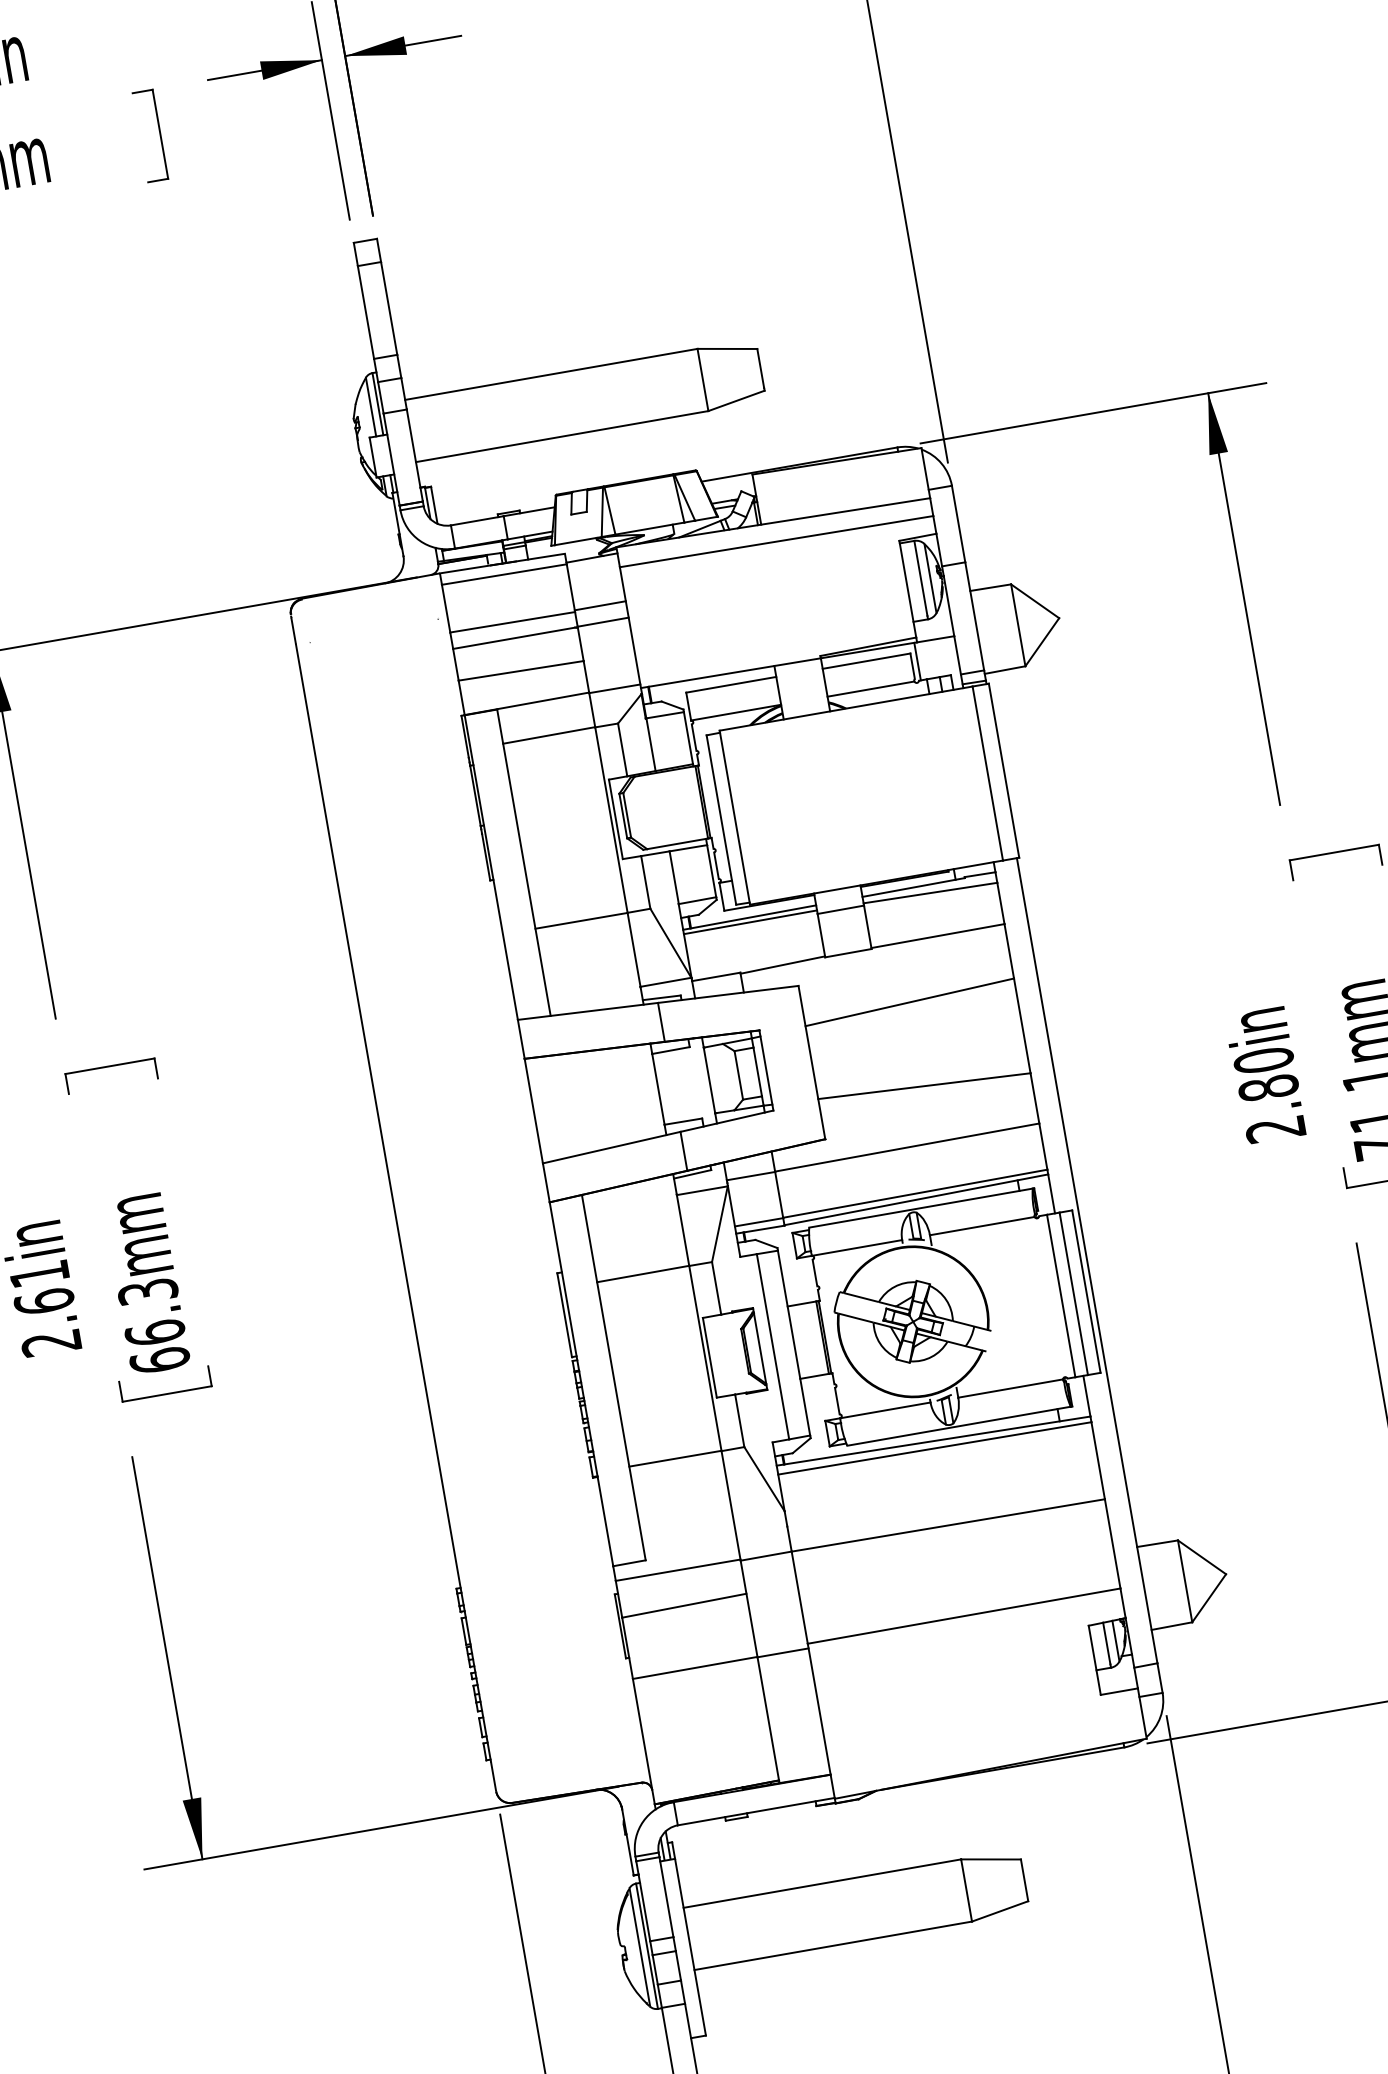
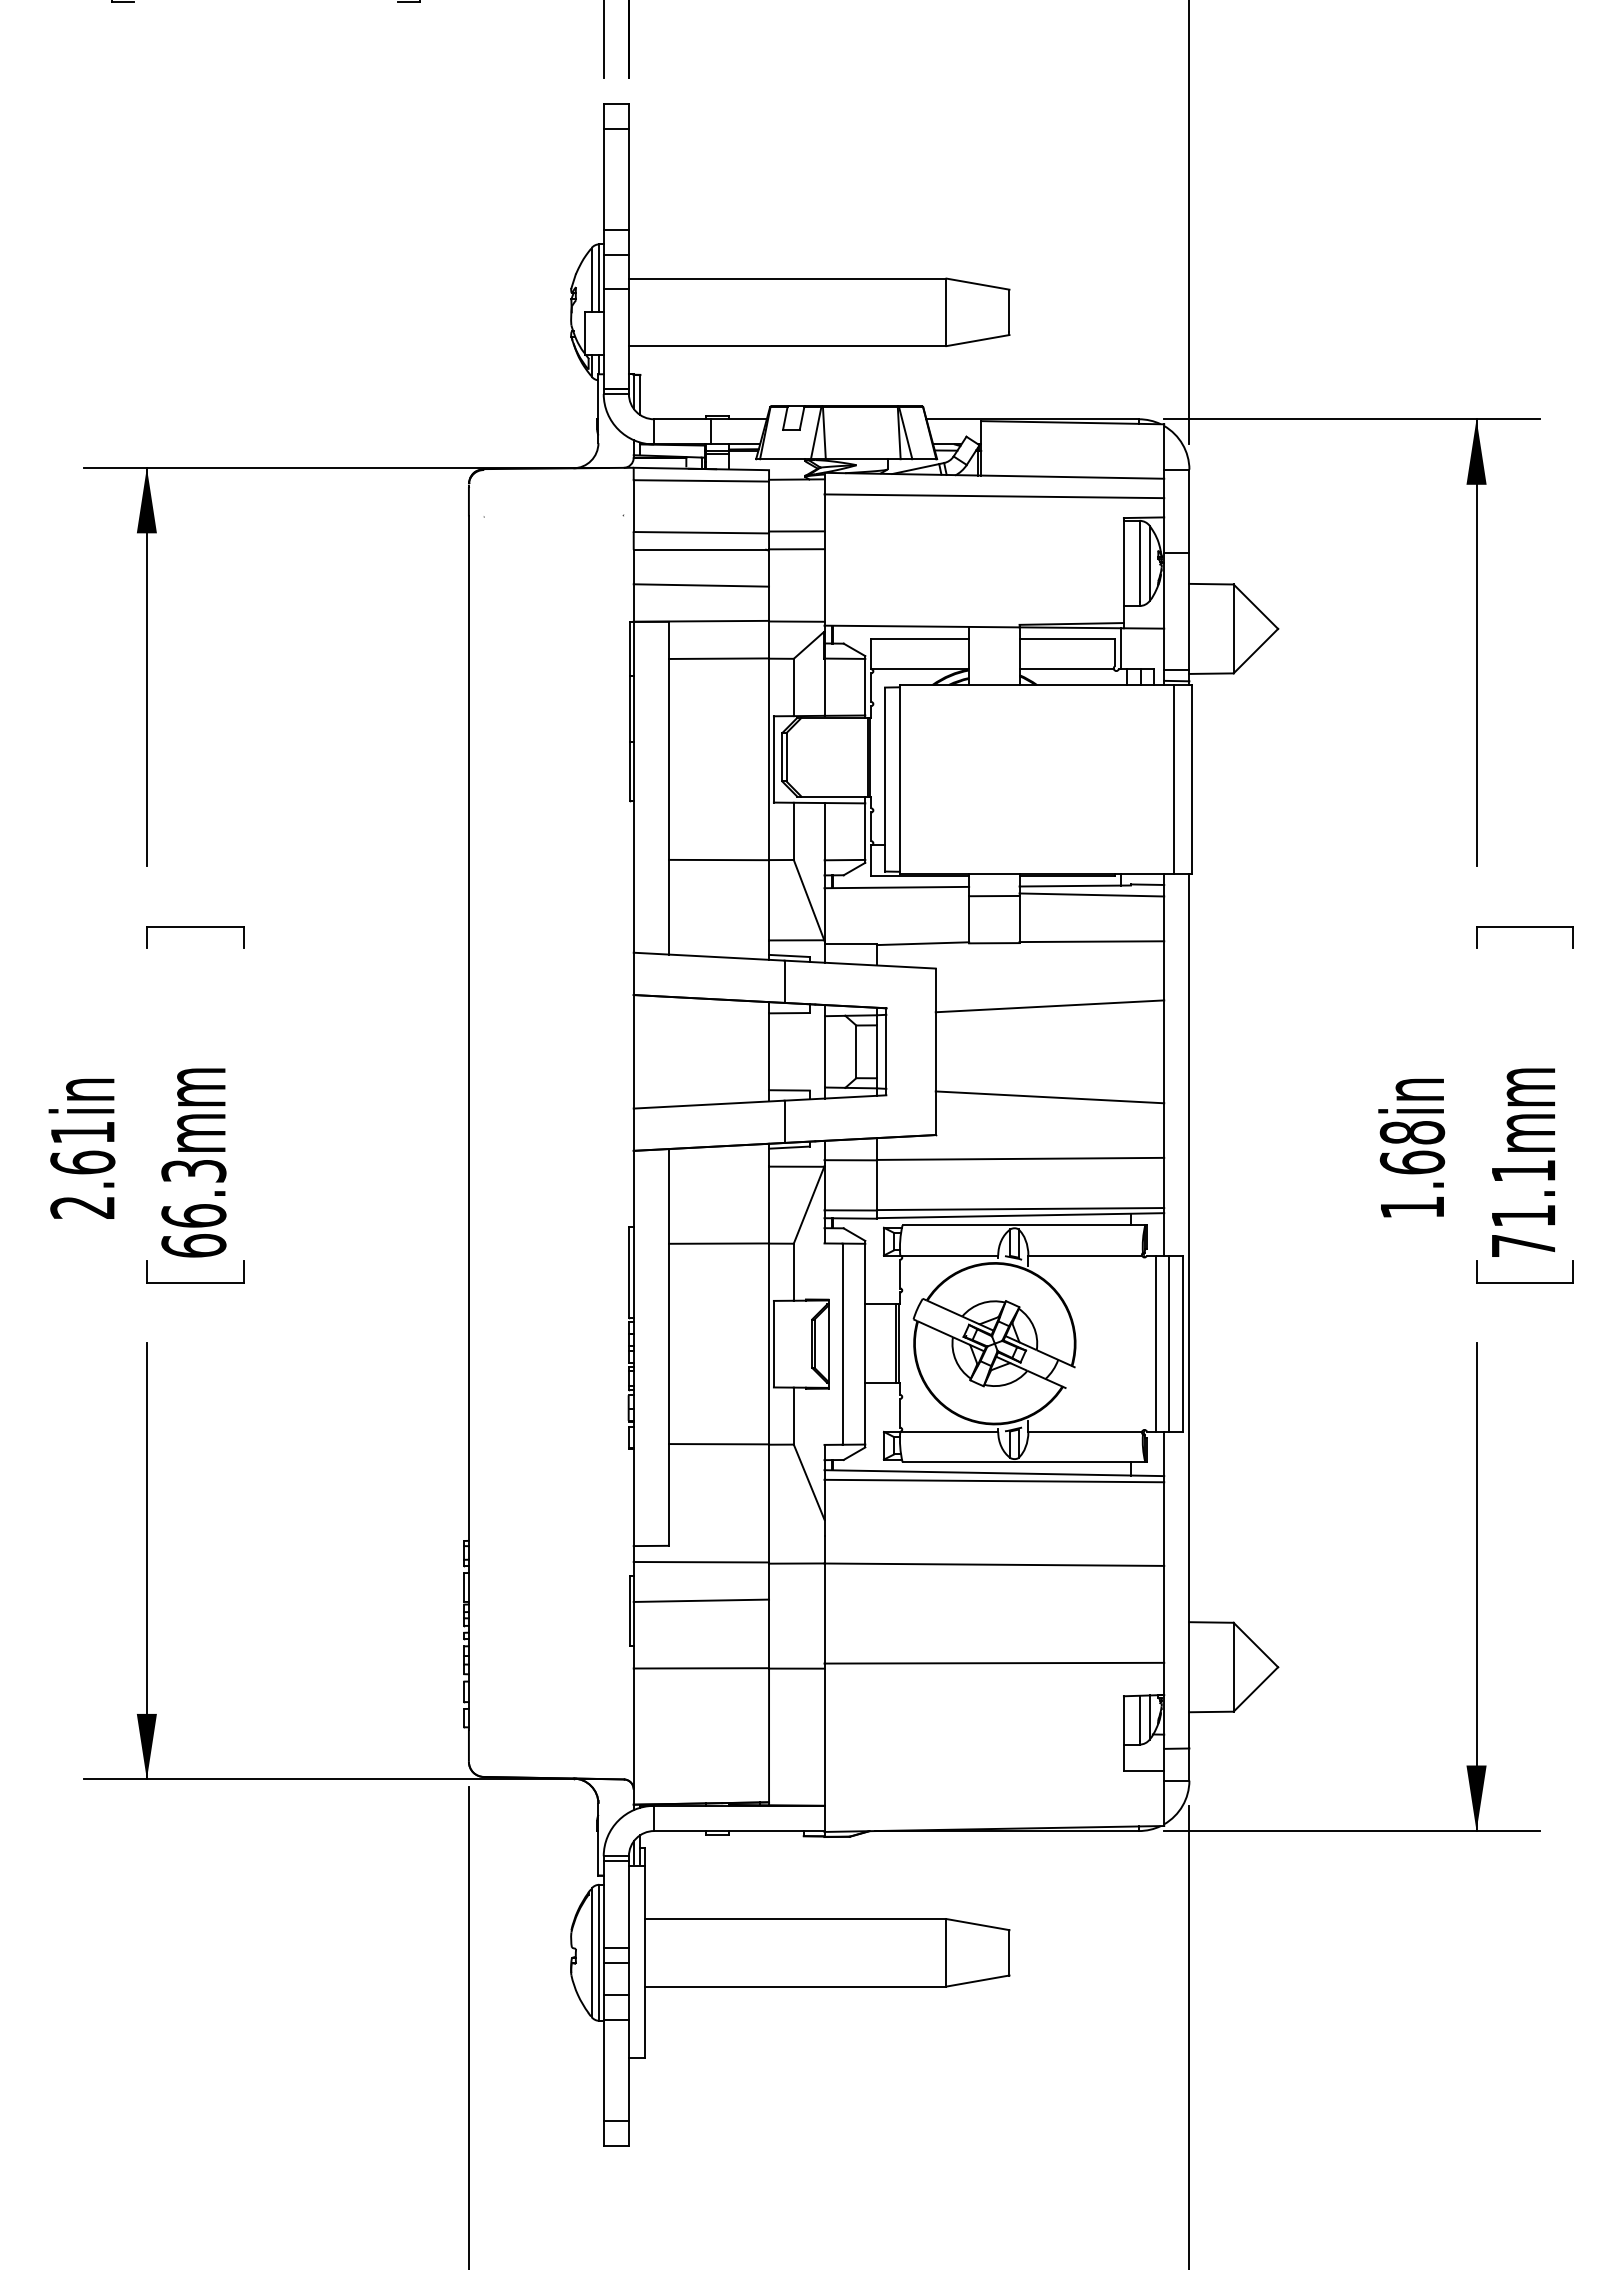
line: (750, 922) -> (896, 892), removed
text: (1268, 1094) -> (1411, 1169), 2.80in -> 1.68in

